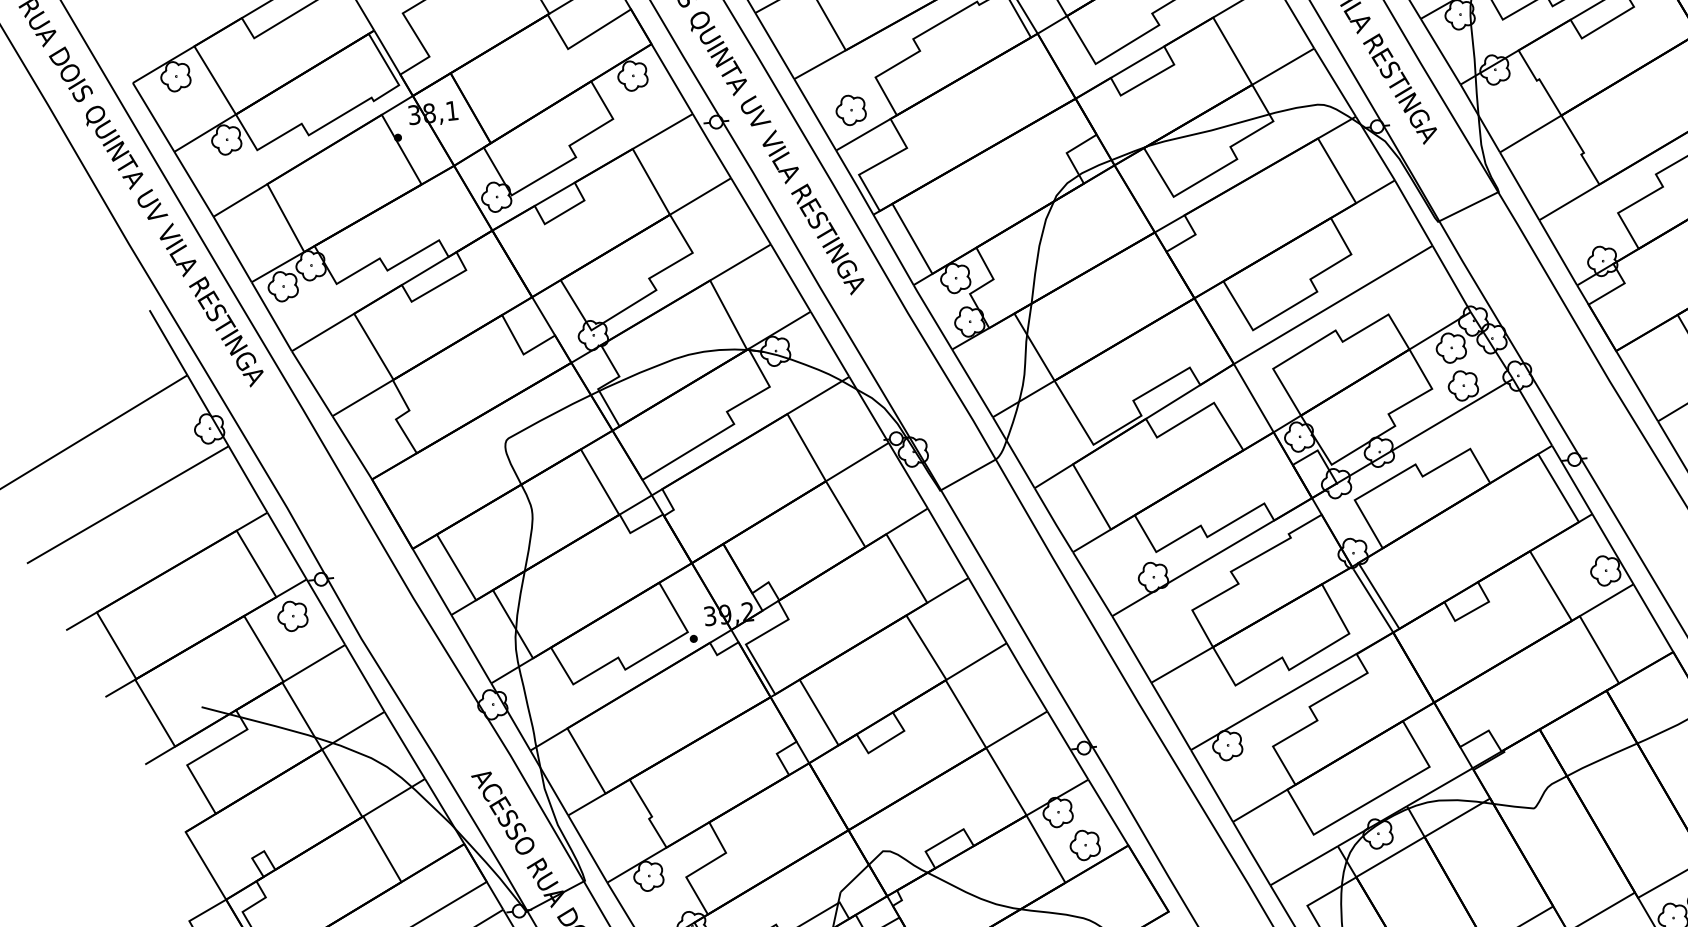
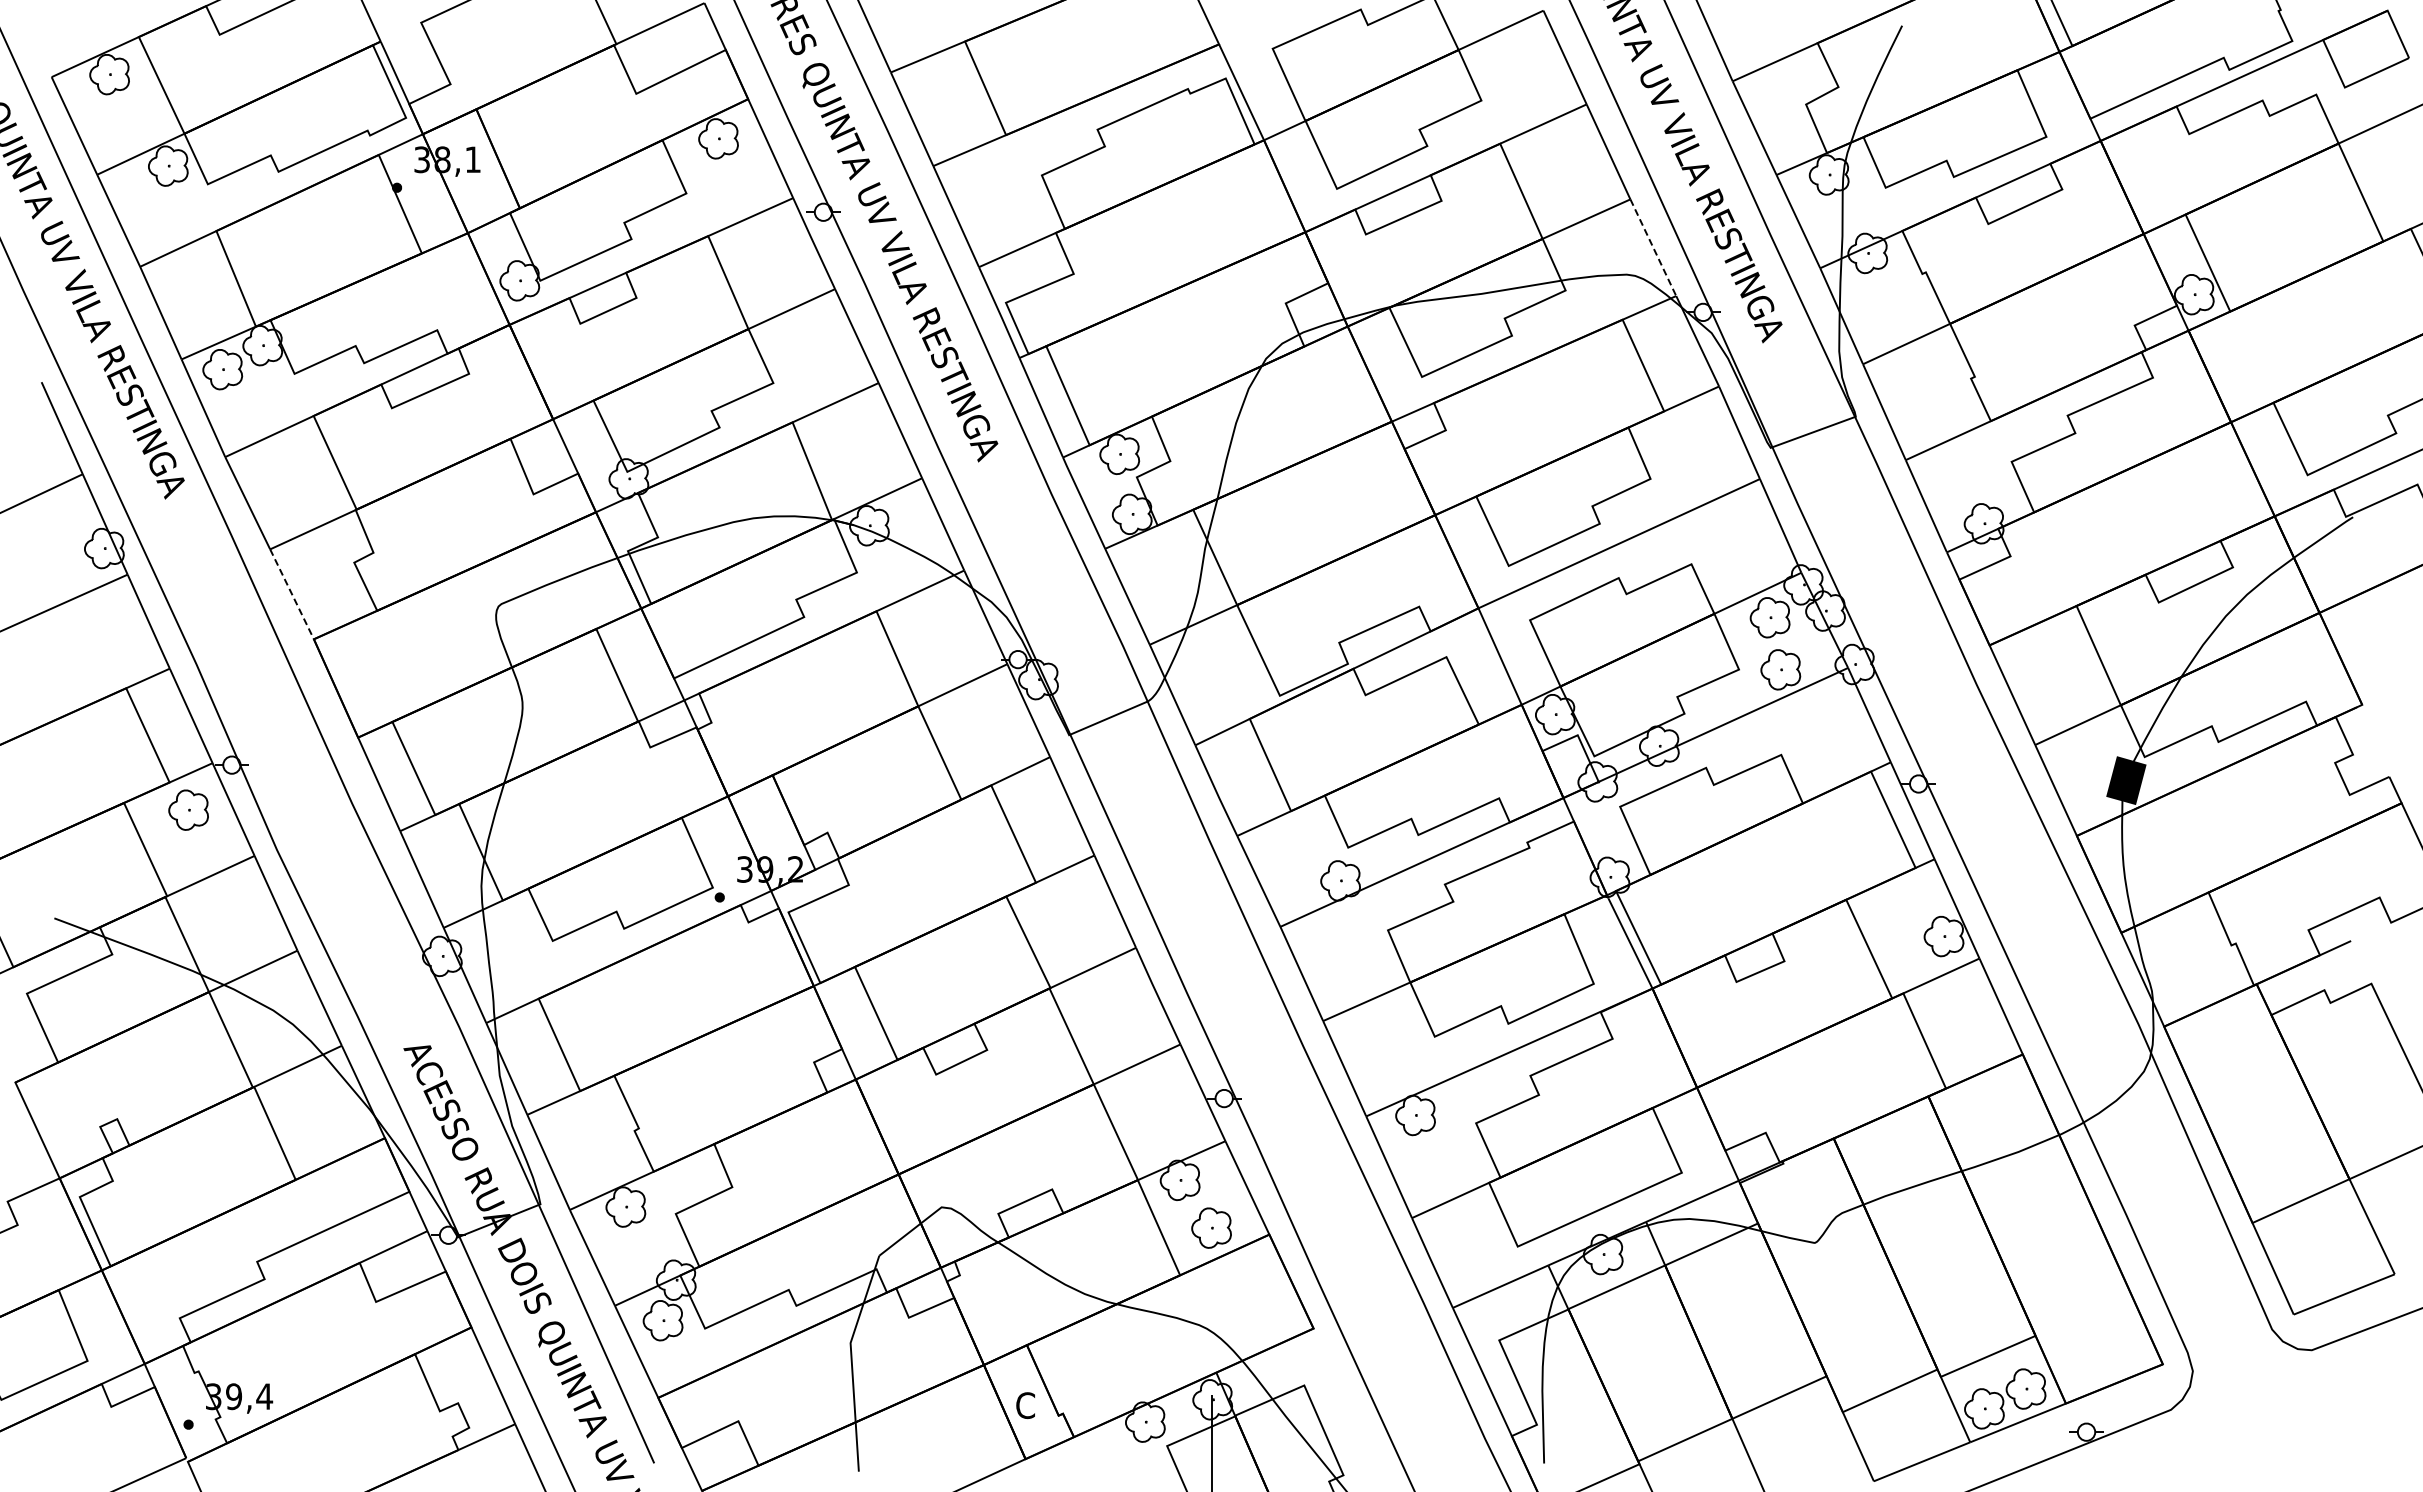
line: (1335, 83) -> (1653, 248), solid -> dashed
part: (851, 110) -> (1004, 215), removed
line: (352, 447) -> (292, 594), solid -> dashed

